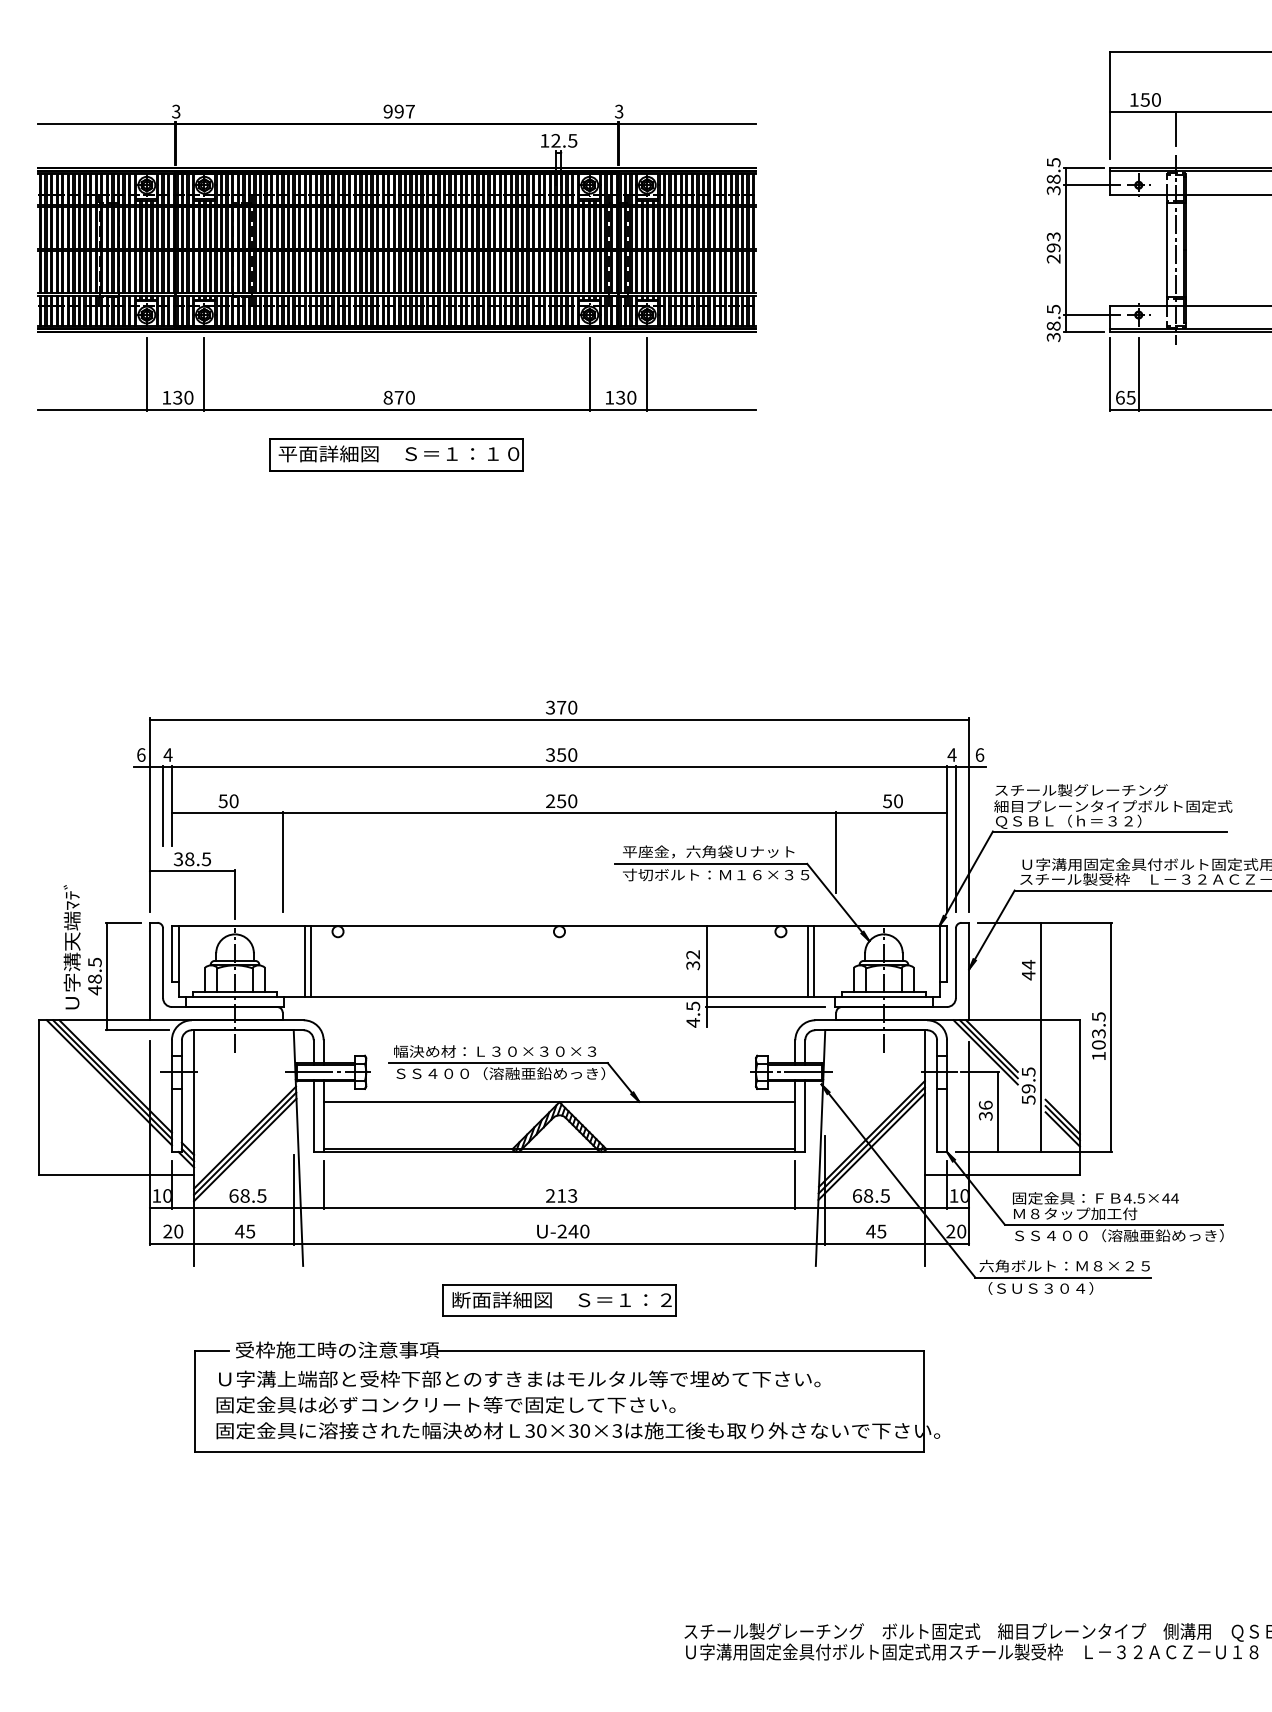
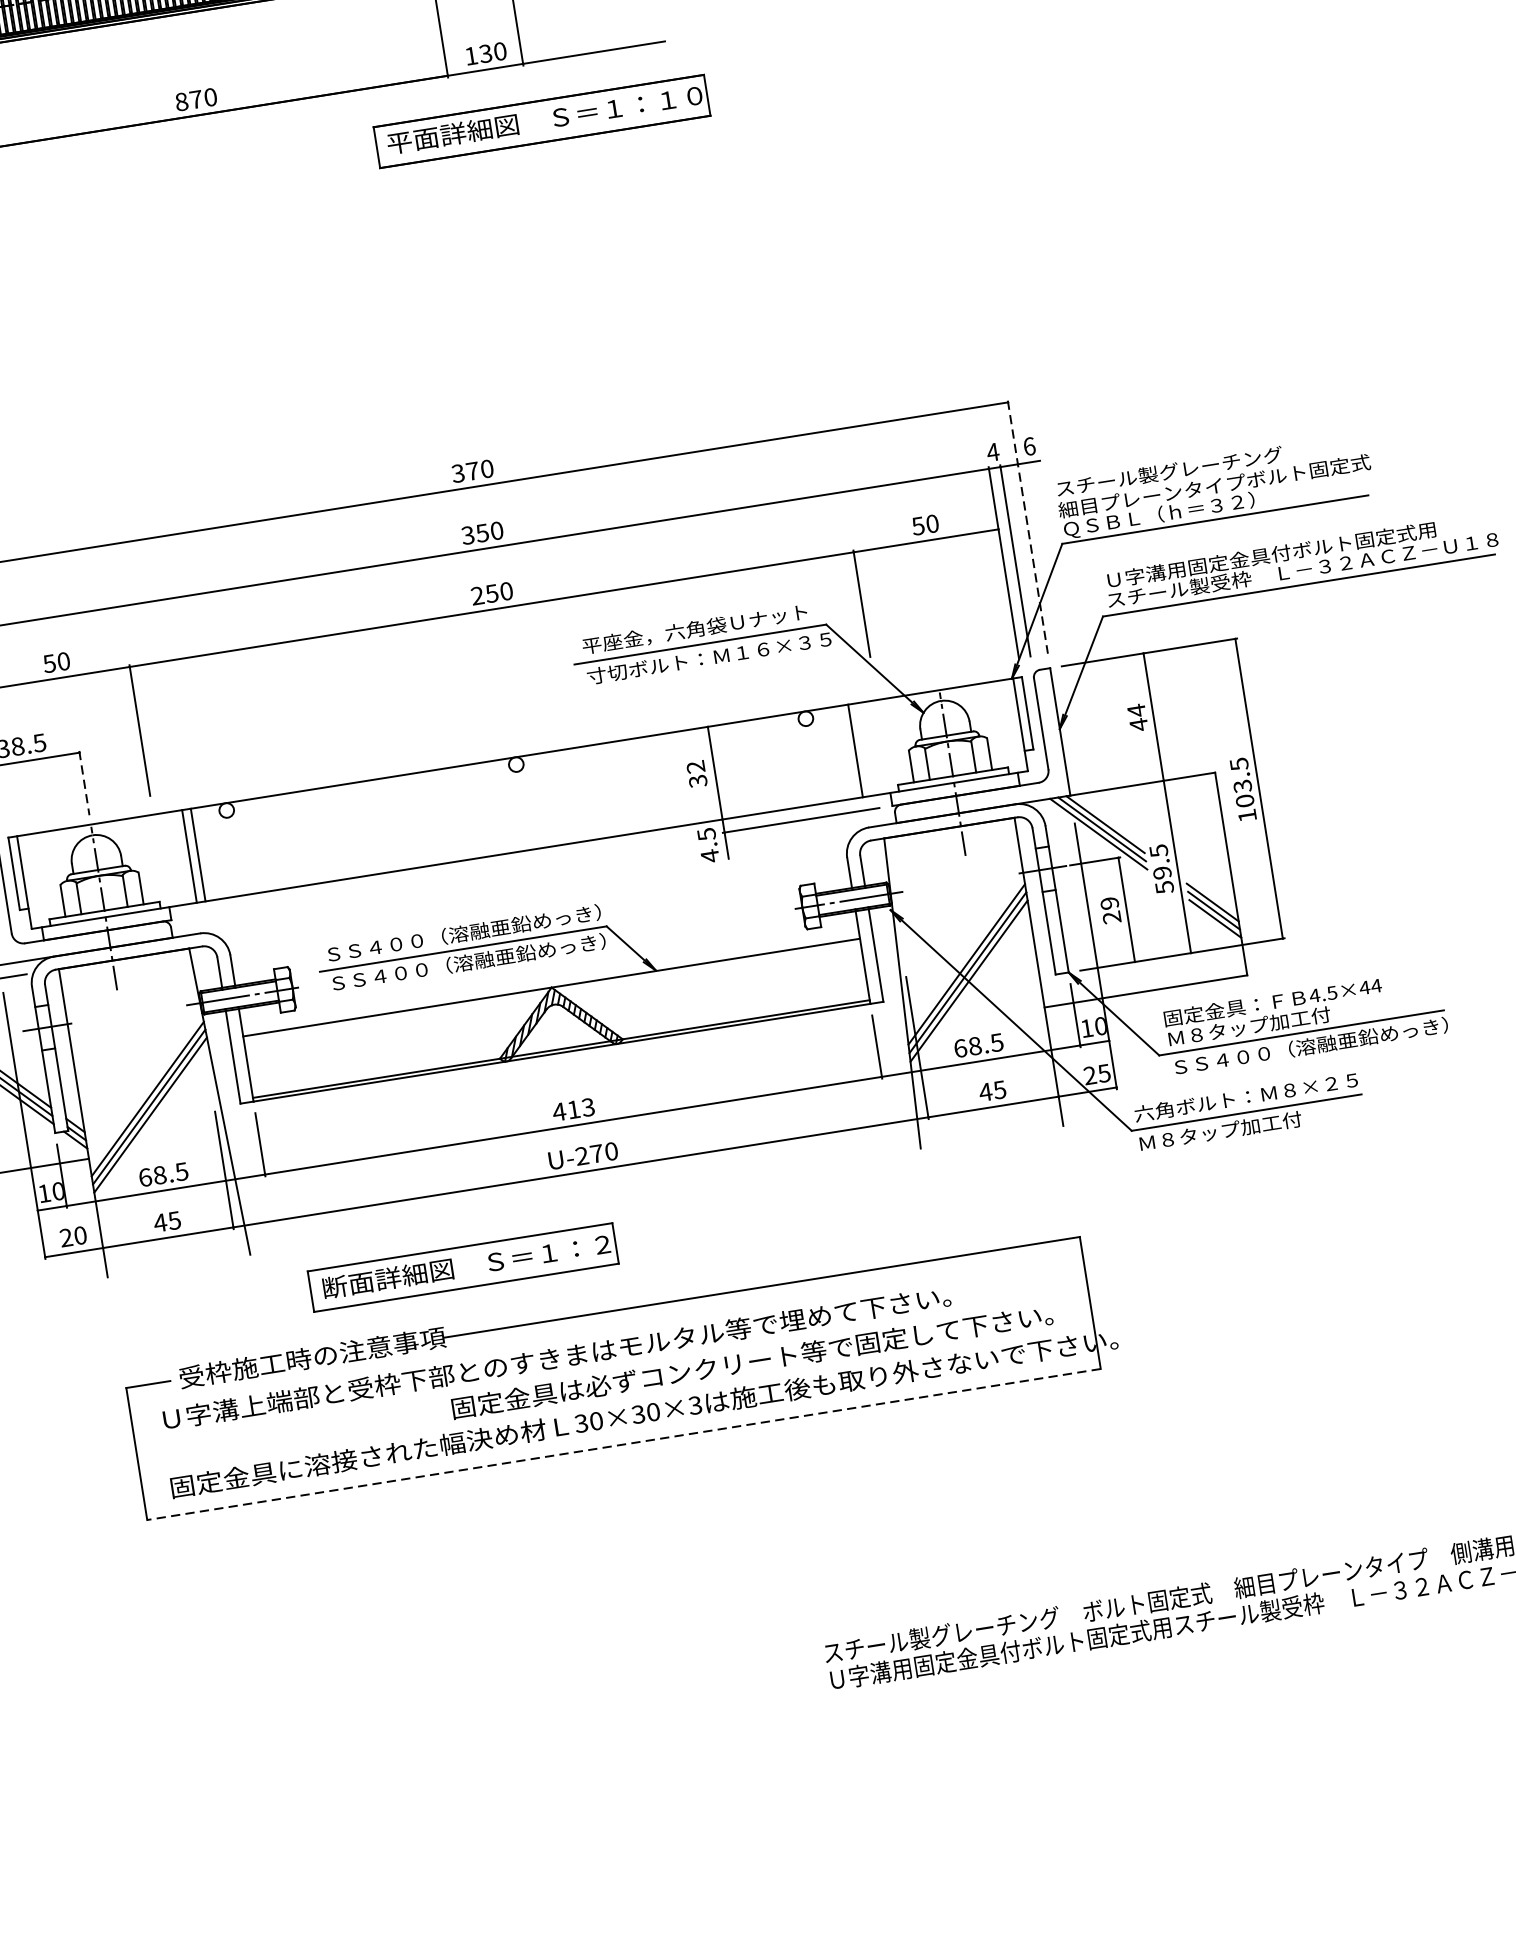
part: (396, 454) -> (541, 120), moved
line: (969, 815) -> (1028, 527), solid -> dashed
line: (235, 894) -> (84, 783), solid -> dashed
line: (807, 961) -> (846, 752), removed
text: (499, 1051) -> (462, 933), 幅決め材：Ｌ３０×３０×３ -> ＳＳ４００（溶融亜鉛めっき）
text: (985, 1110) -> (1110, 910), 36 -> 29
text: (550, 1195) -> (559, 1111), 213 -> 413
text: (573, 1231) -> (596, 1153), U-240 -> U-270
text: (961, 1231) -> (1104, 1073), 20 -> 25
text: (1041, 1288) -> (1220, 1131), （ＳＵＳ３０４） -> Ｍ８タップ加工付
part: (559, 1300) -> (463, 1267), moved
text: (445, 1404) -> (751, 1361), moved
line: (559, 1451) -> (623, 1444), solid -> dashed

